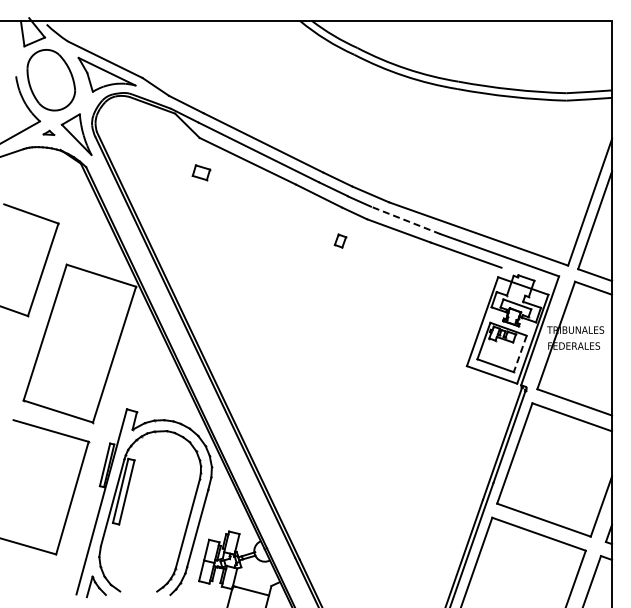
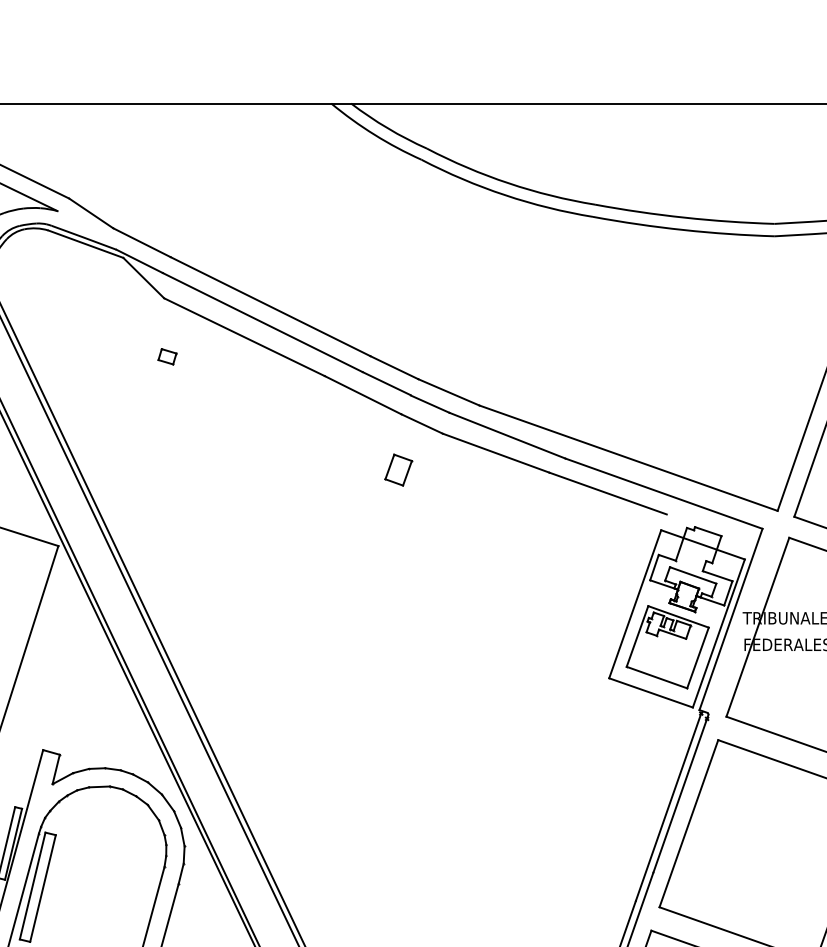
part: (201, 173) -> (167, 357), size x0.62
line: (405, 220) -> (506, 435), dashed -> solid
part: (340, 240) -> (398, 469), size x1.43
line: (520, 354) -> (698, 658), dashed -> solid

